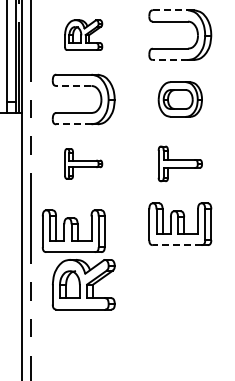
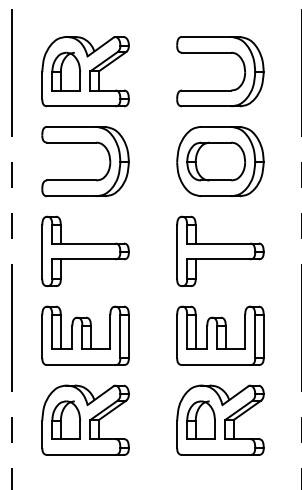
line: (170, 10) -> (206, 37), dashed -> solid
part: (83, 34) -> (85, 70), size x1.67
line: (170, 59) -> (206, 105), dashed -> solid
line: (73, 85) -> (71, 141), dashed -> solid
part: (180, 99) -> (220, 161), size x1.43
line: (73, 124) -> (71, 196), dashed -> solid
part: (83, 163) -> (85, 250), size x1.67
part: (180, 163) -> (220, 250), size x1.43
part: (73, 230) -> (85, 334), moved
line: (176, 245) -> (215, 365), dashed -> solid
part: (180, 284) -> (220, 420), added

